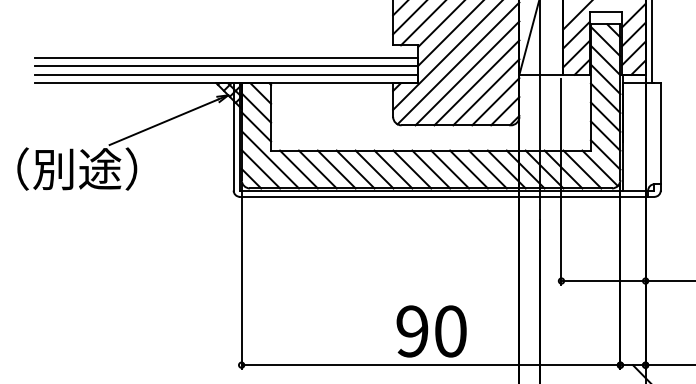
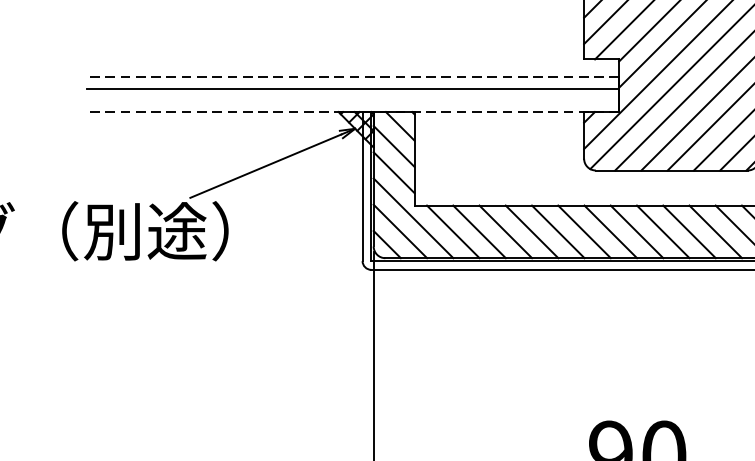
line: (226, 58) -> (352, 77), solid -> dashed
line: (226, 74) -> (352, 99), removed
line: (226, 83) -> (352, 112), solid -> dashed

